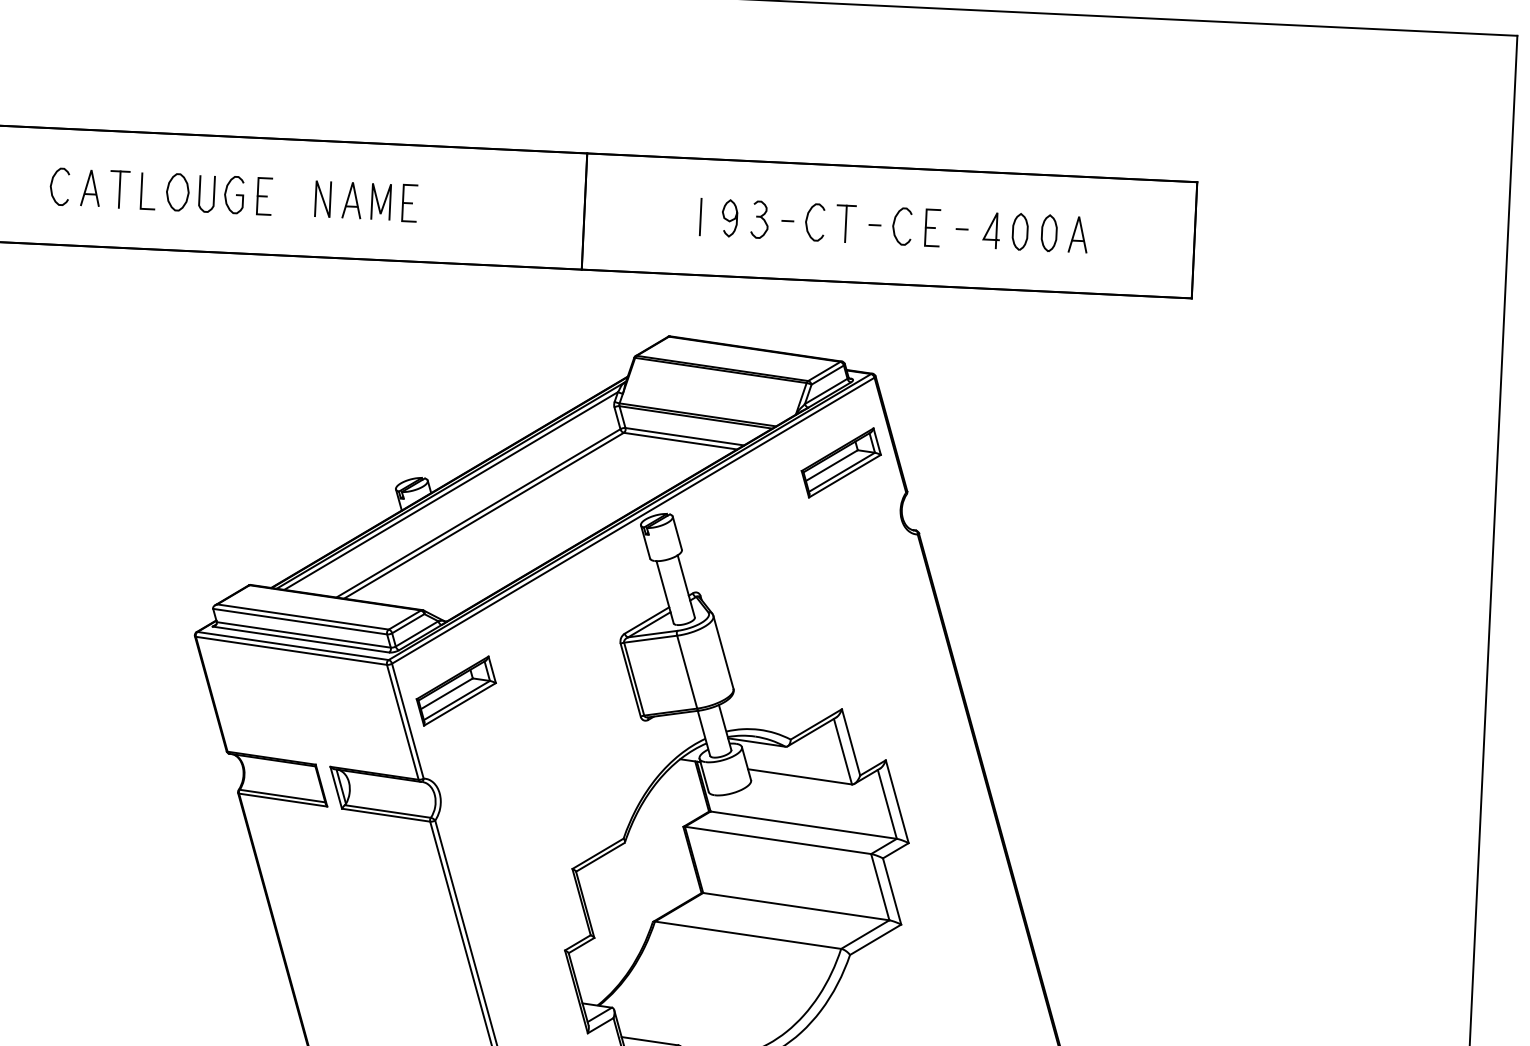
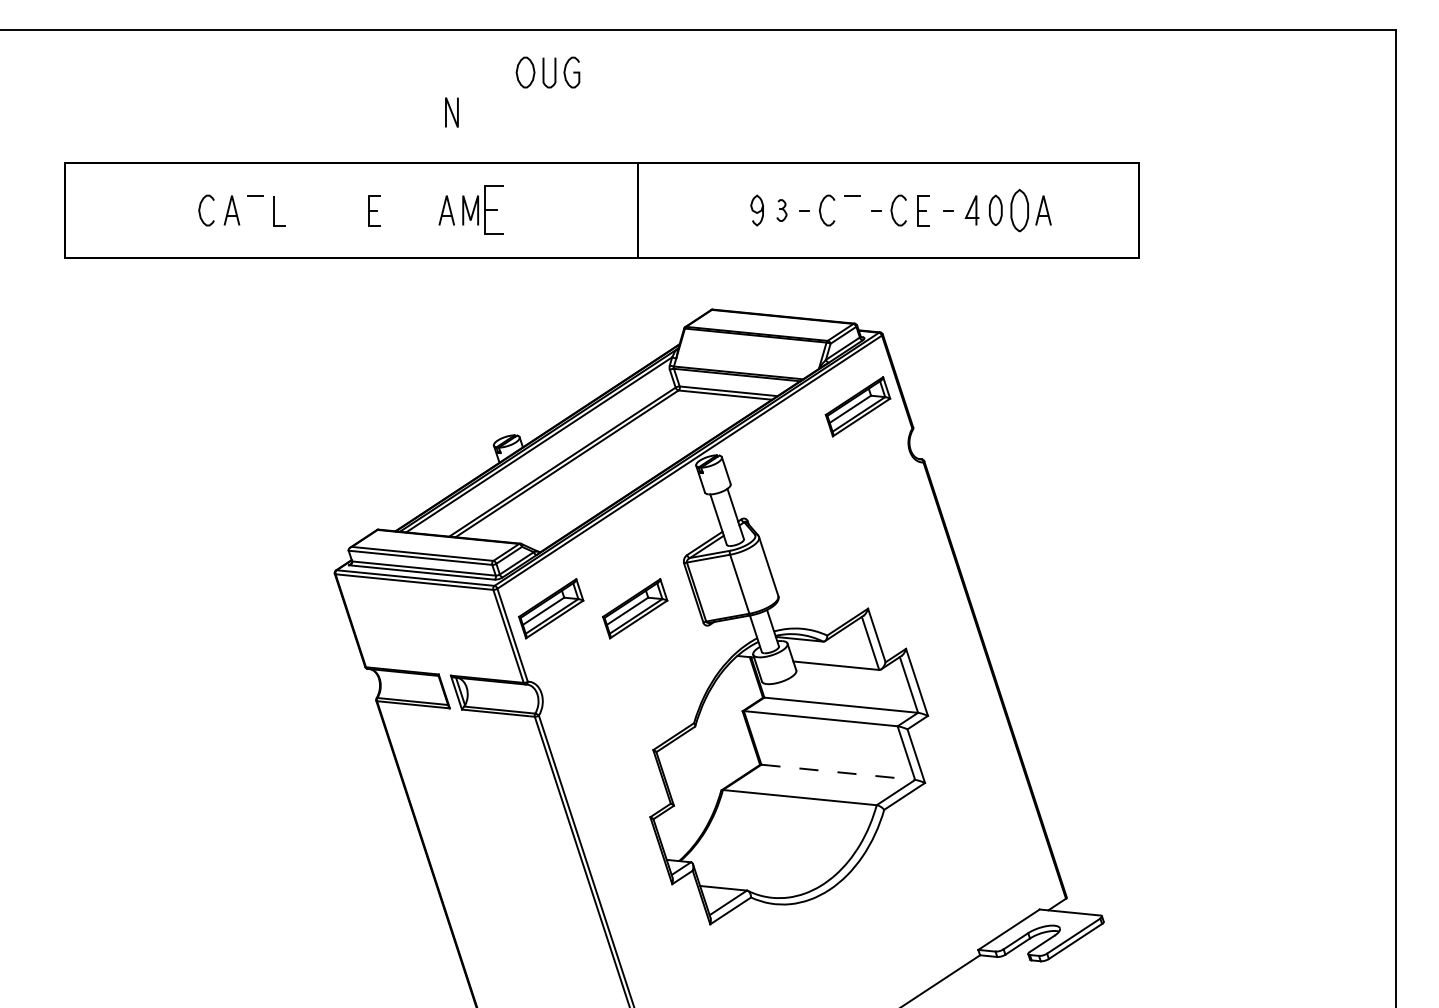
line: (119, 189) -> (255, 210), removed
part: (204, 193) -> (547, 72), moved
line: (322, 199) -> (451, 112), moved
part: (410, 203) -> (494, 210), size x1.6
line: (701, 216) -> (733, 210), removed
part: (759, 219) -> (781, 210), size x0.7
line: (845, 223) -> (852, 210), removed
part: (1049, 232) -> (1019, 209), size x1.4
part: (558, 695) -> (635, 608), added
line: (796, 906) -> (838, 772), solid -> dashed

